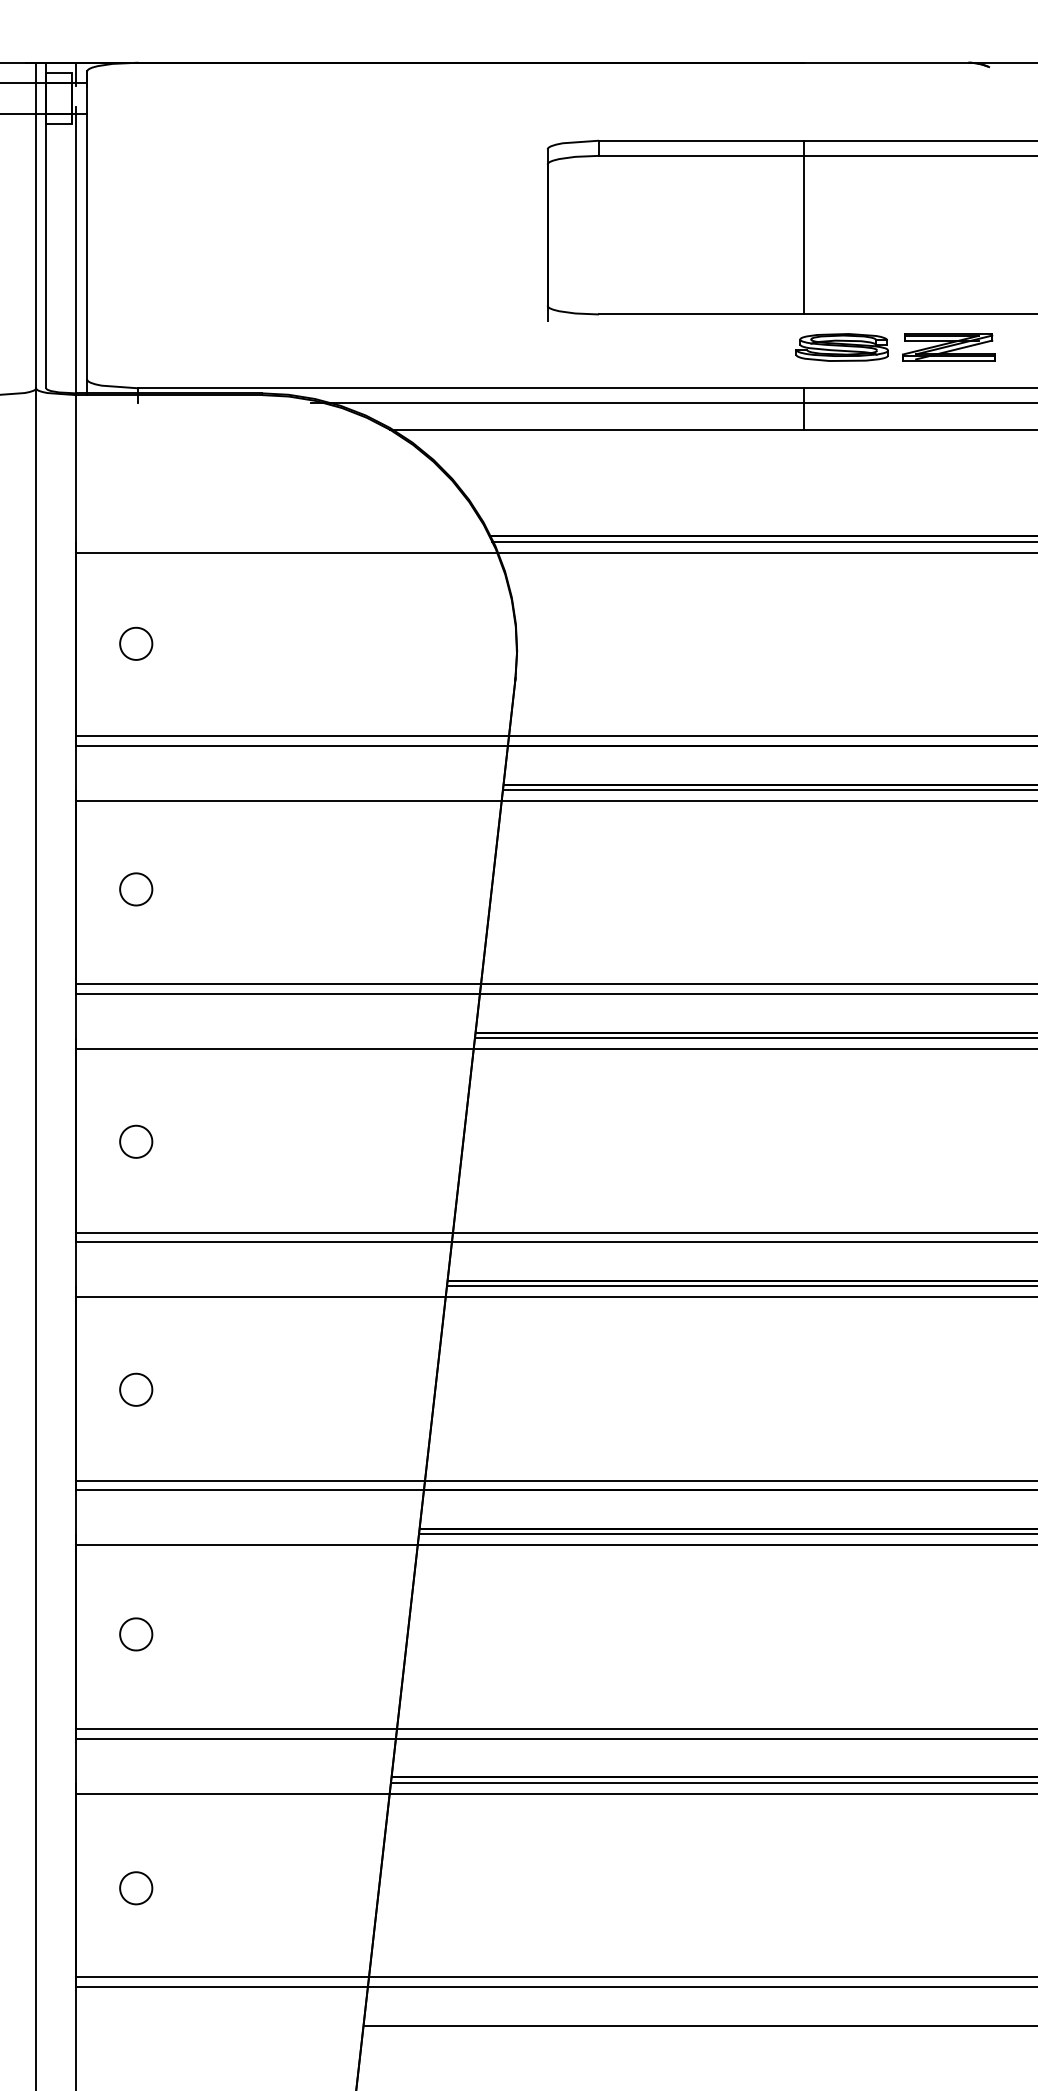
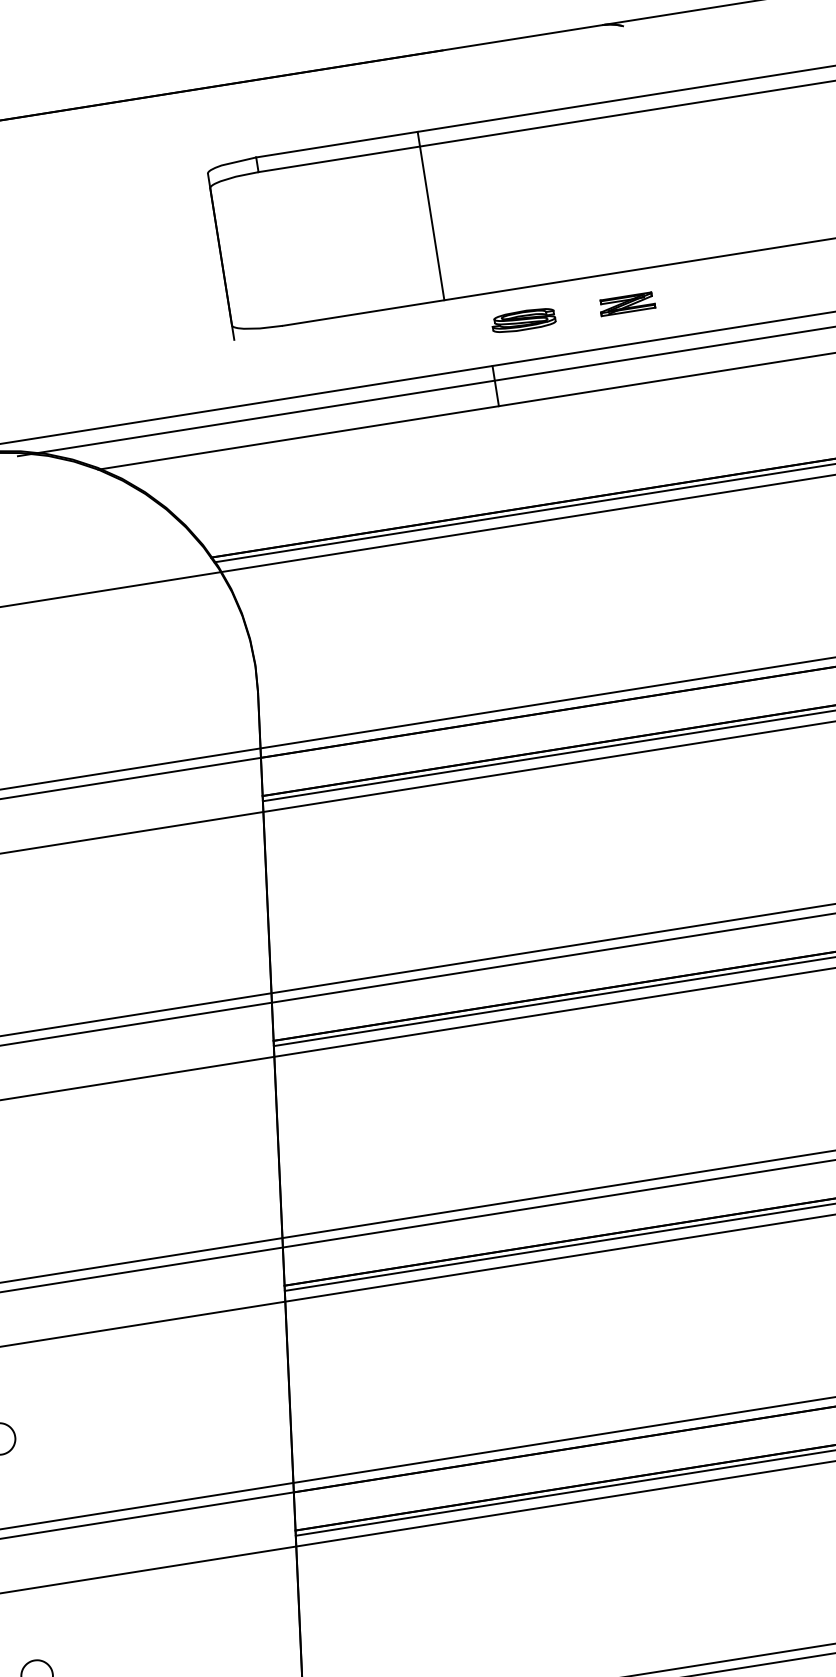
line: (803, 227) -> (431, 215), moved
part: (841, 347) -> (523, 320), size x0.7
part: (948, 347) -> (626, 304), size x0.6

